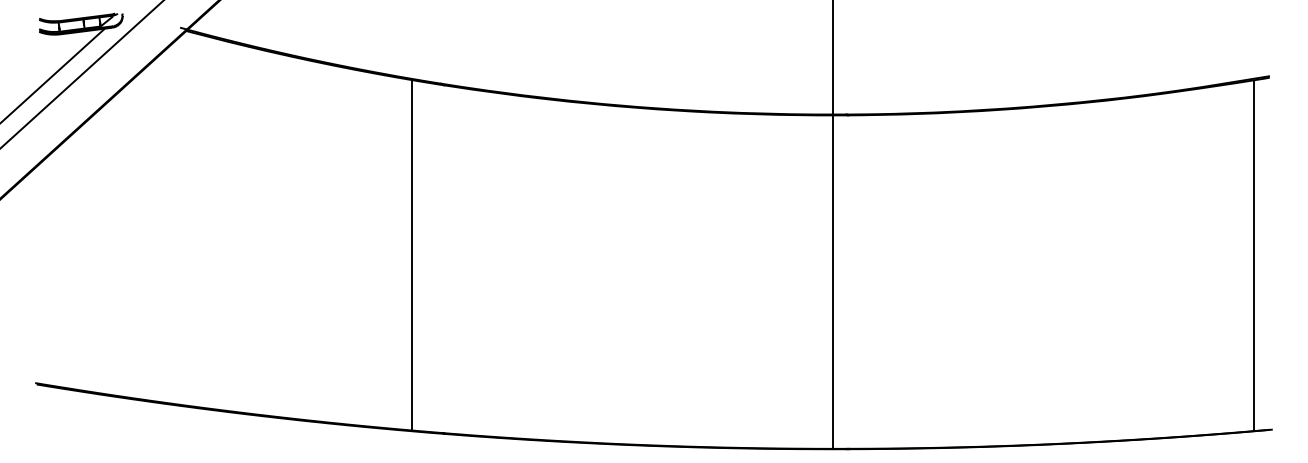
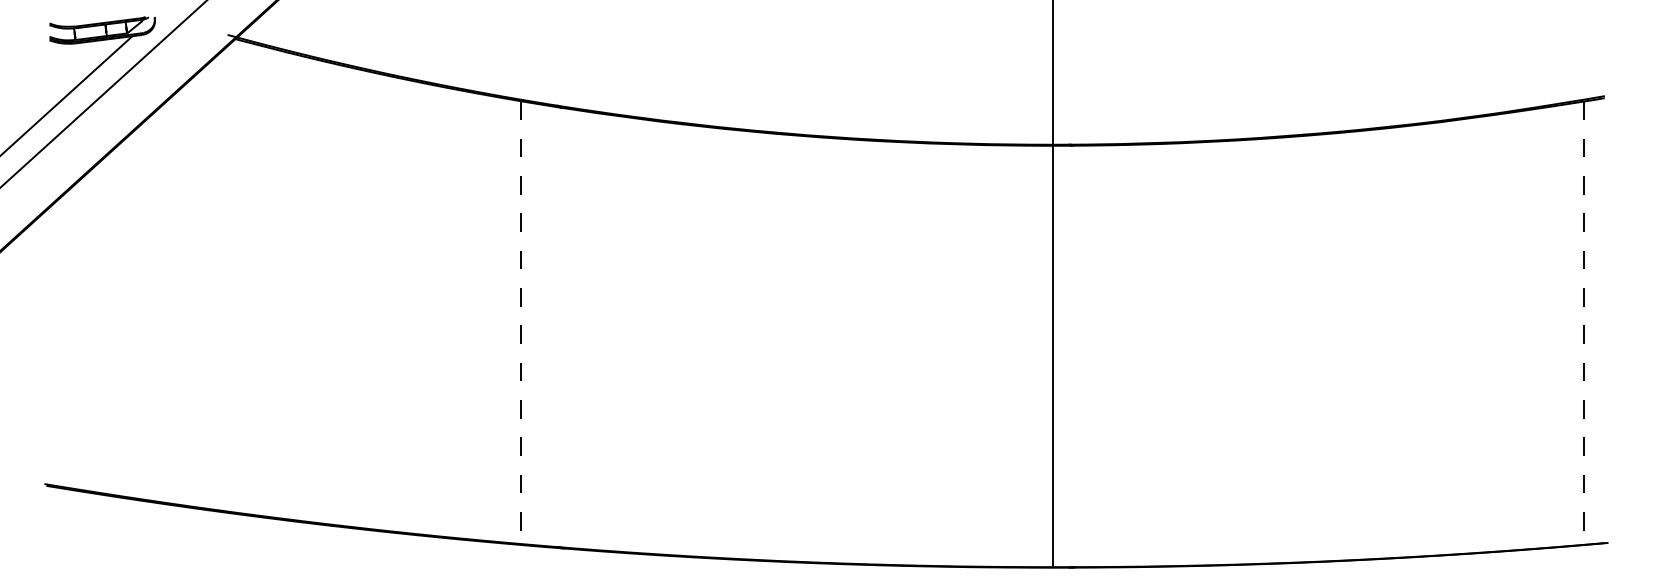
line: (412, 255) -> (521, 322), solid -> dashed
line: (1253, 255) -> (1584, 322), solid -> dashed

